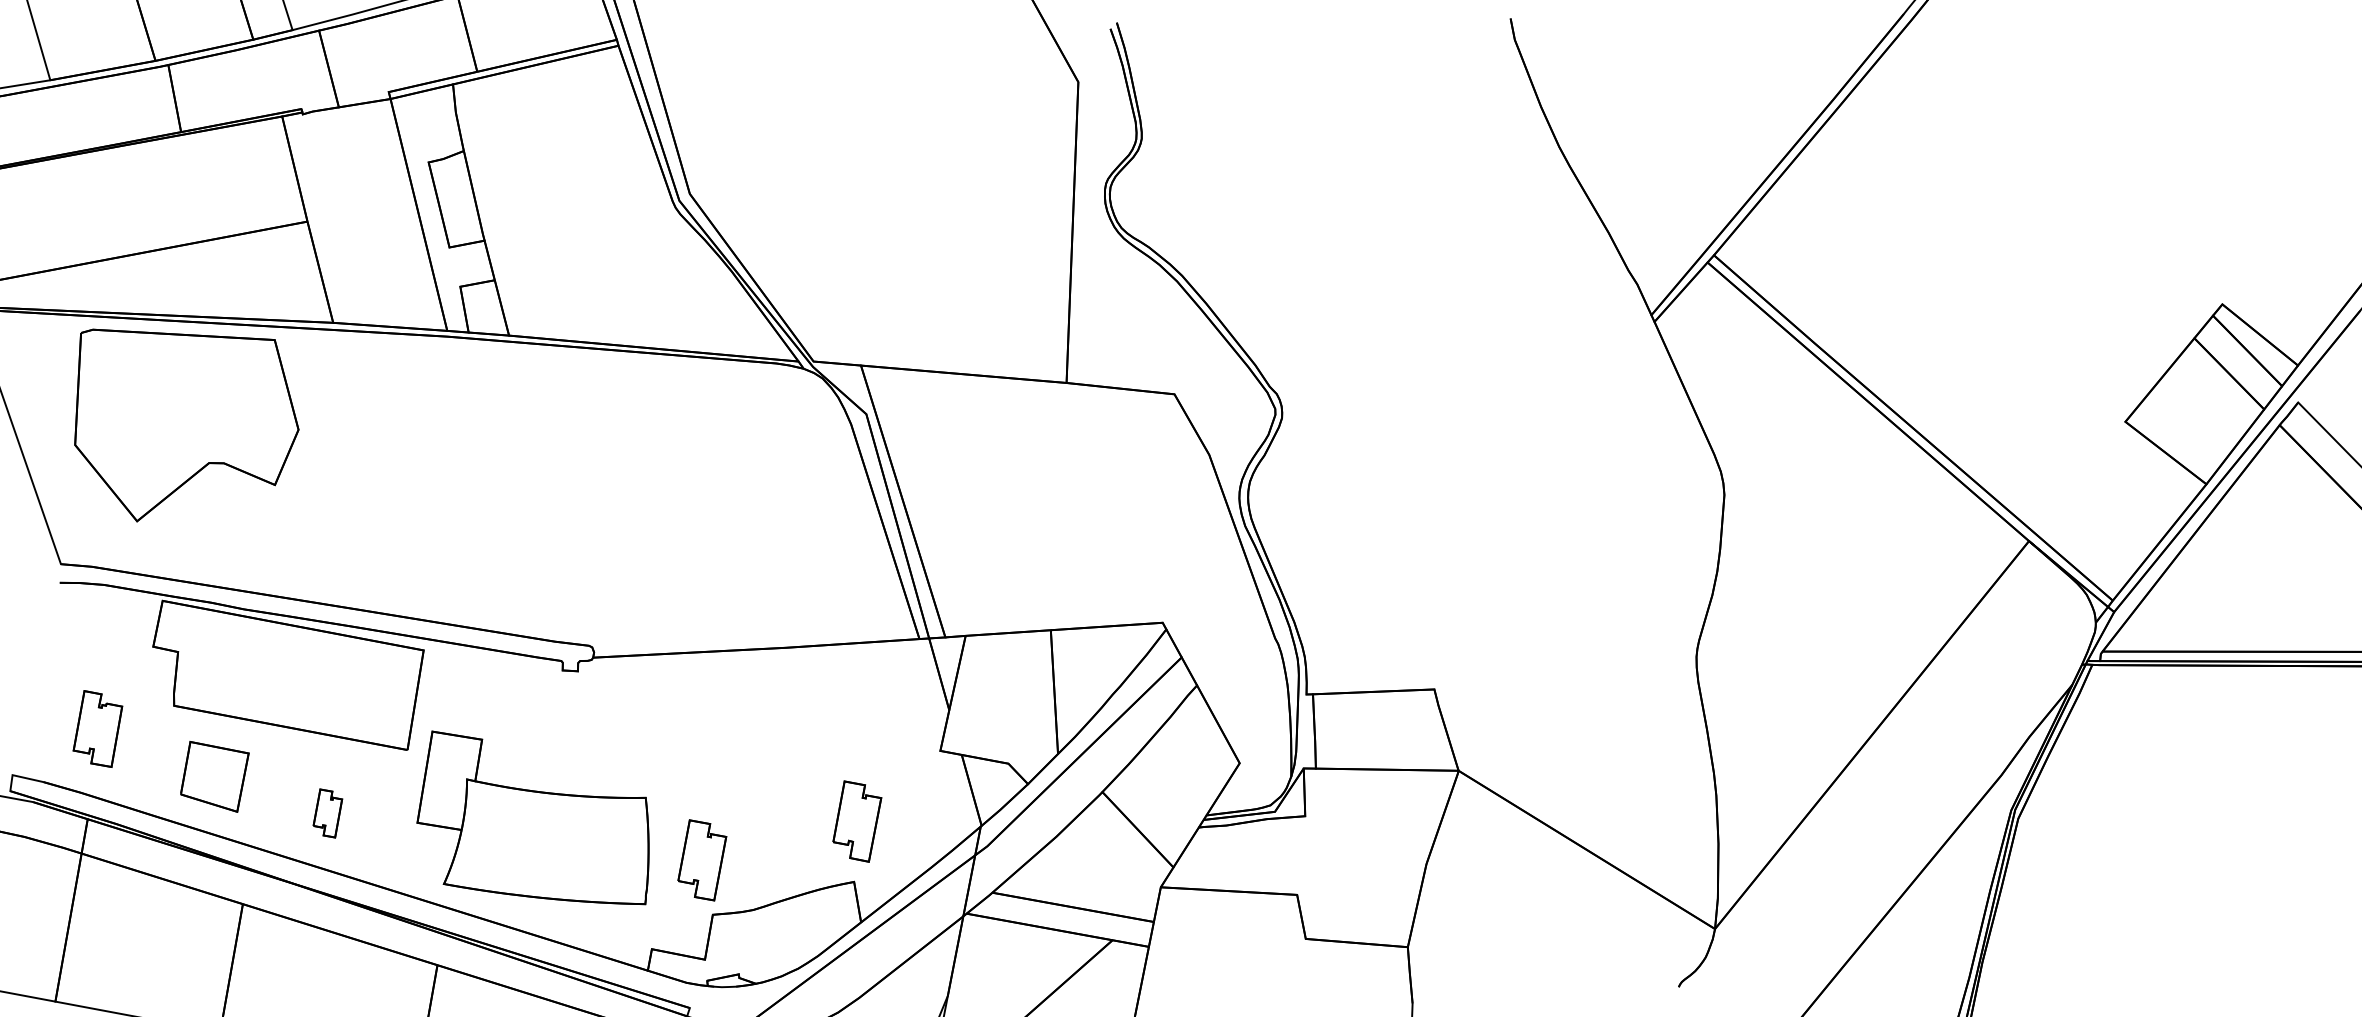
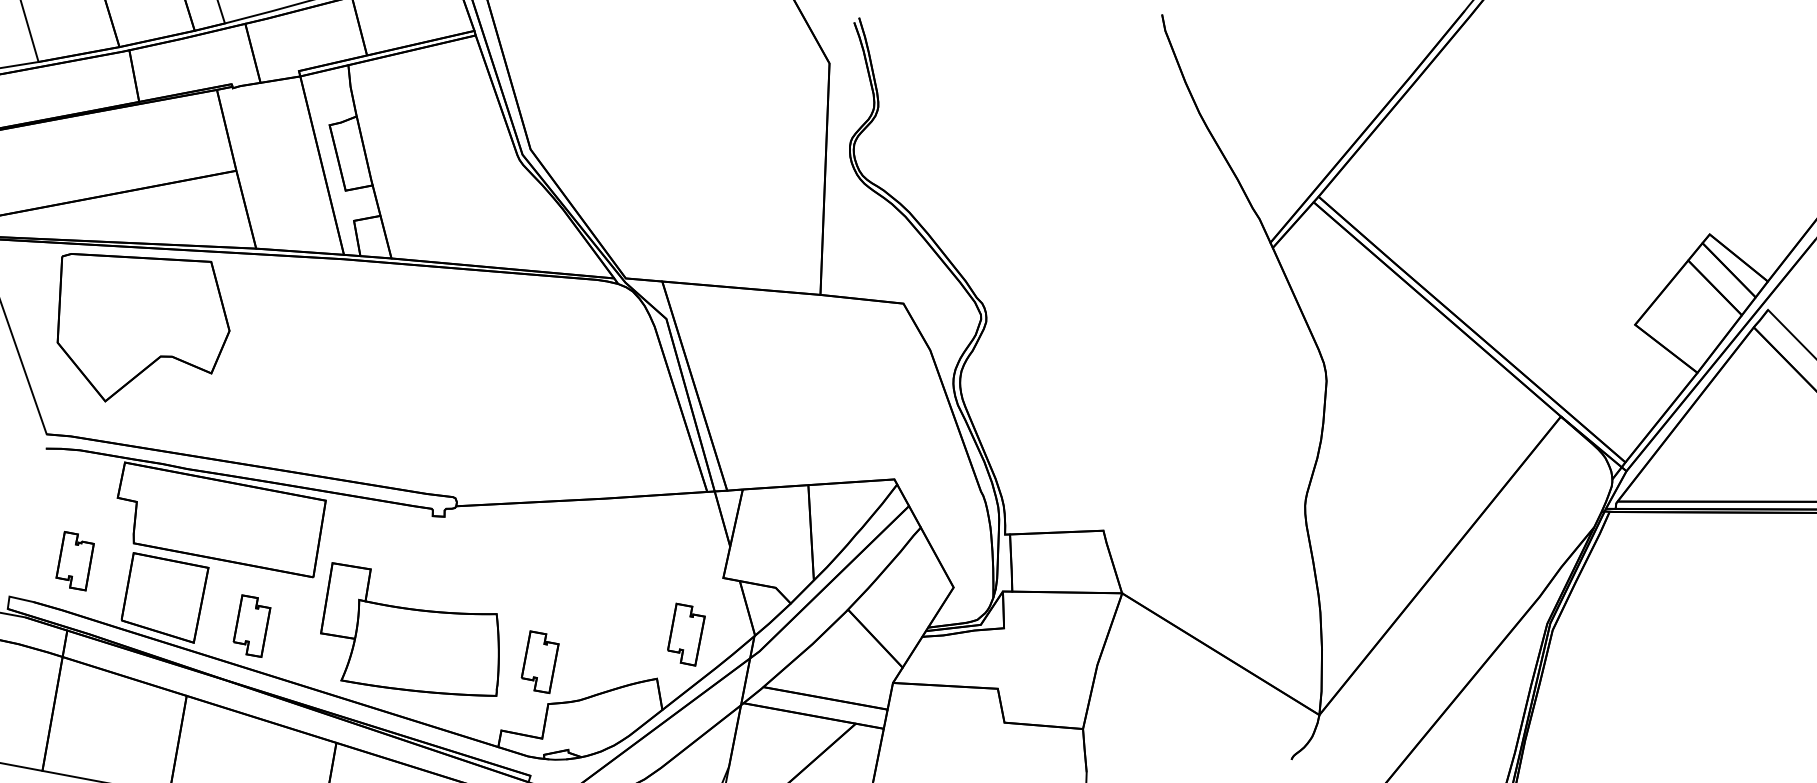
part: (214, 776) -> (164, 597), size x1.67
part: (327, 813) -> (251, 626), size x1.67
part: (857, 821) -> (686, 634), moved

